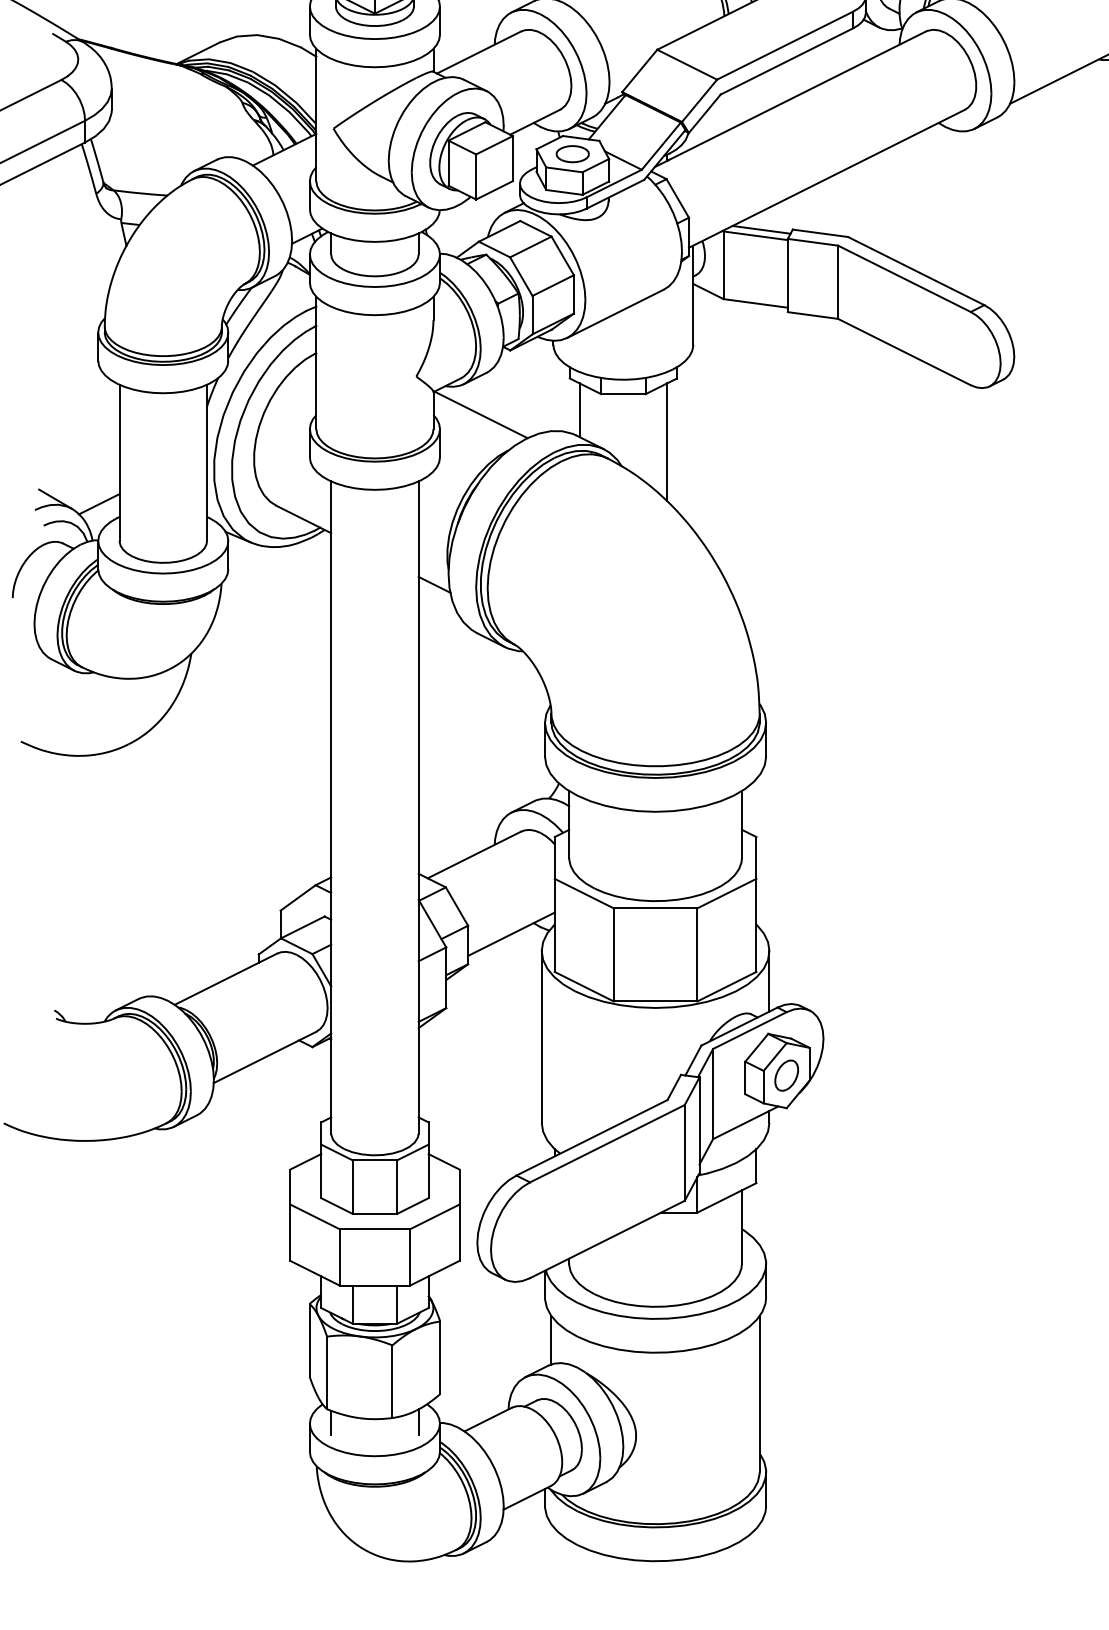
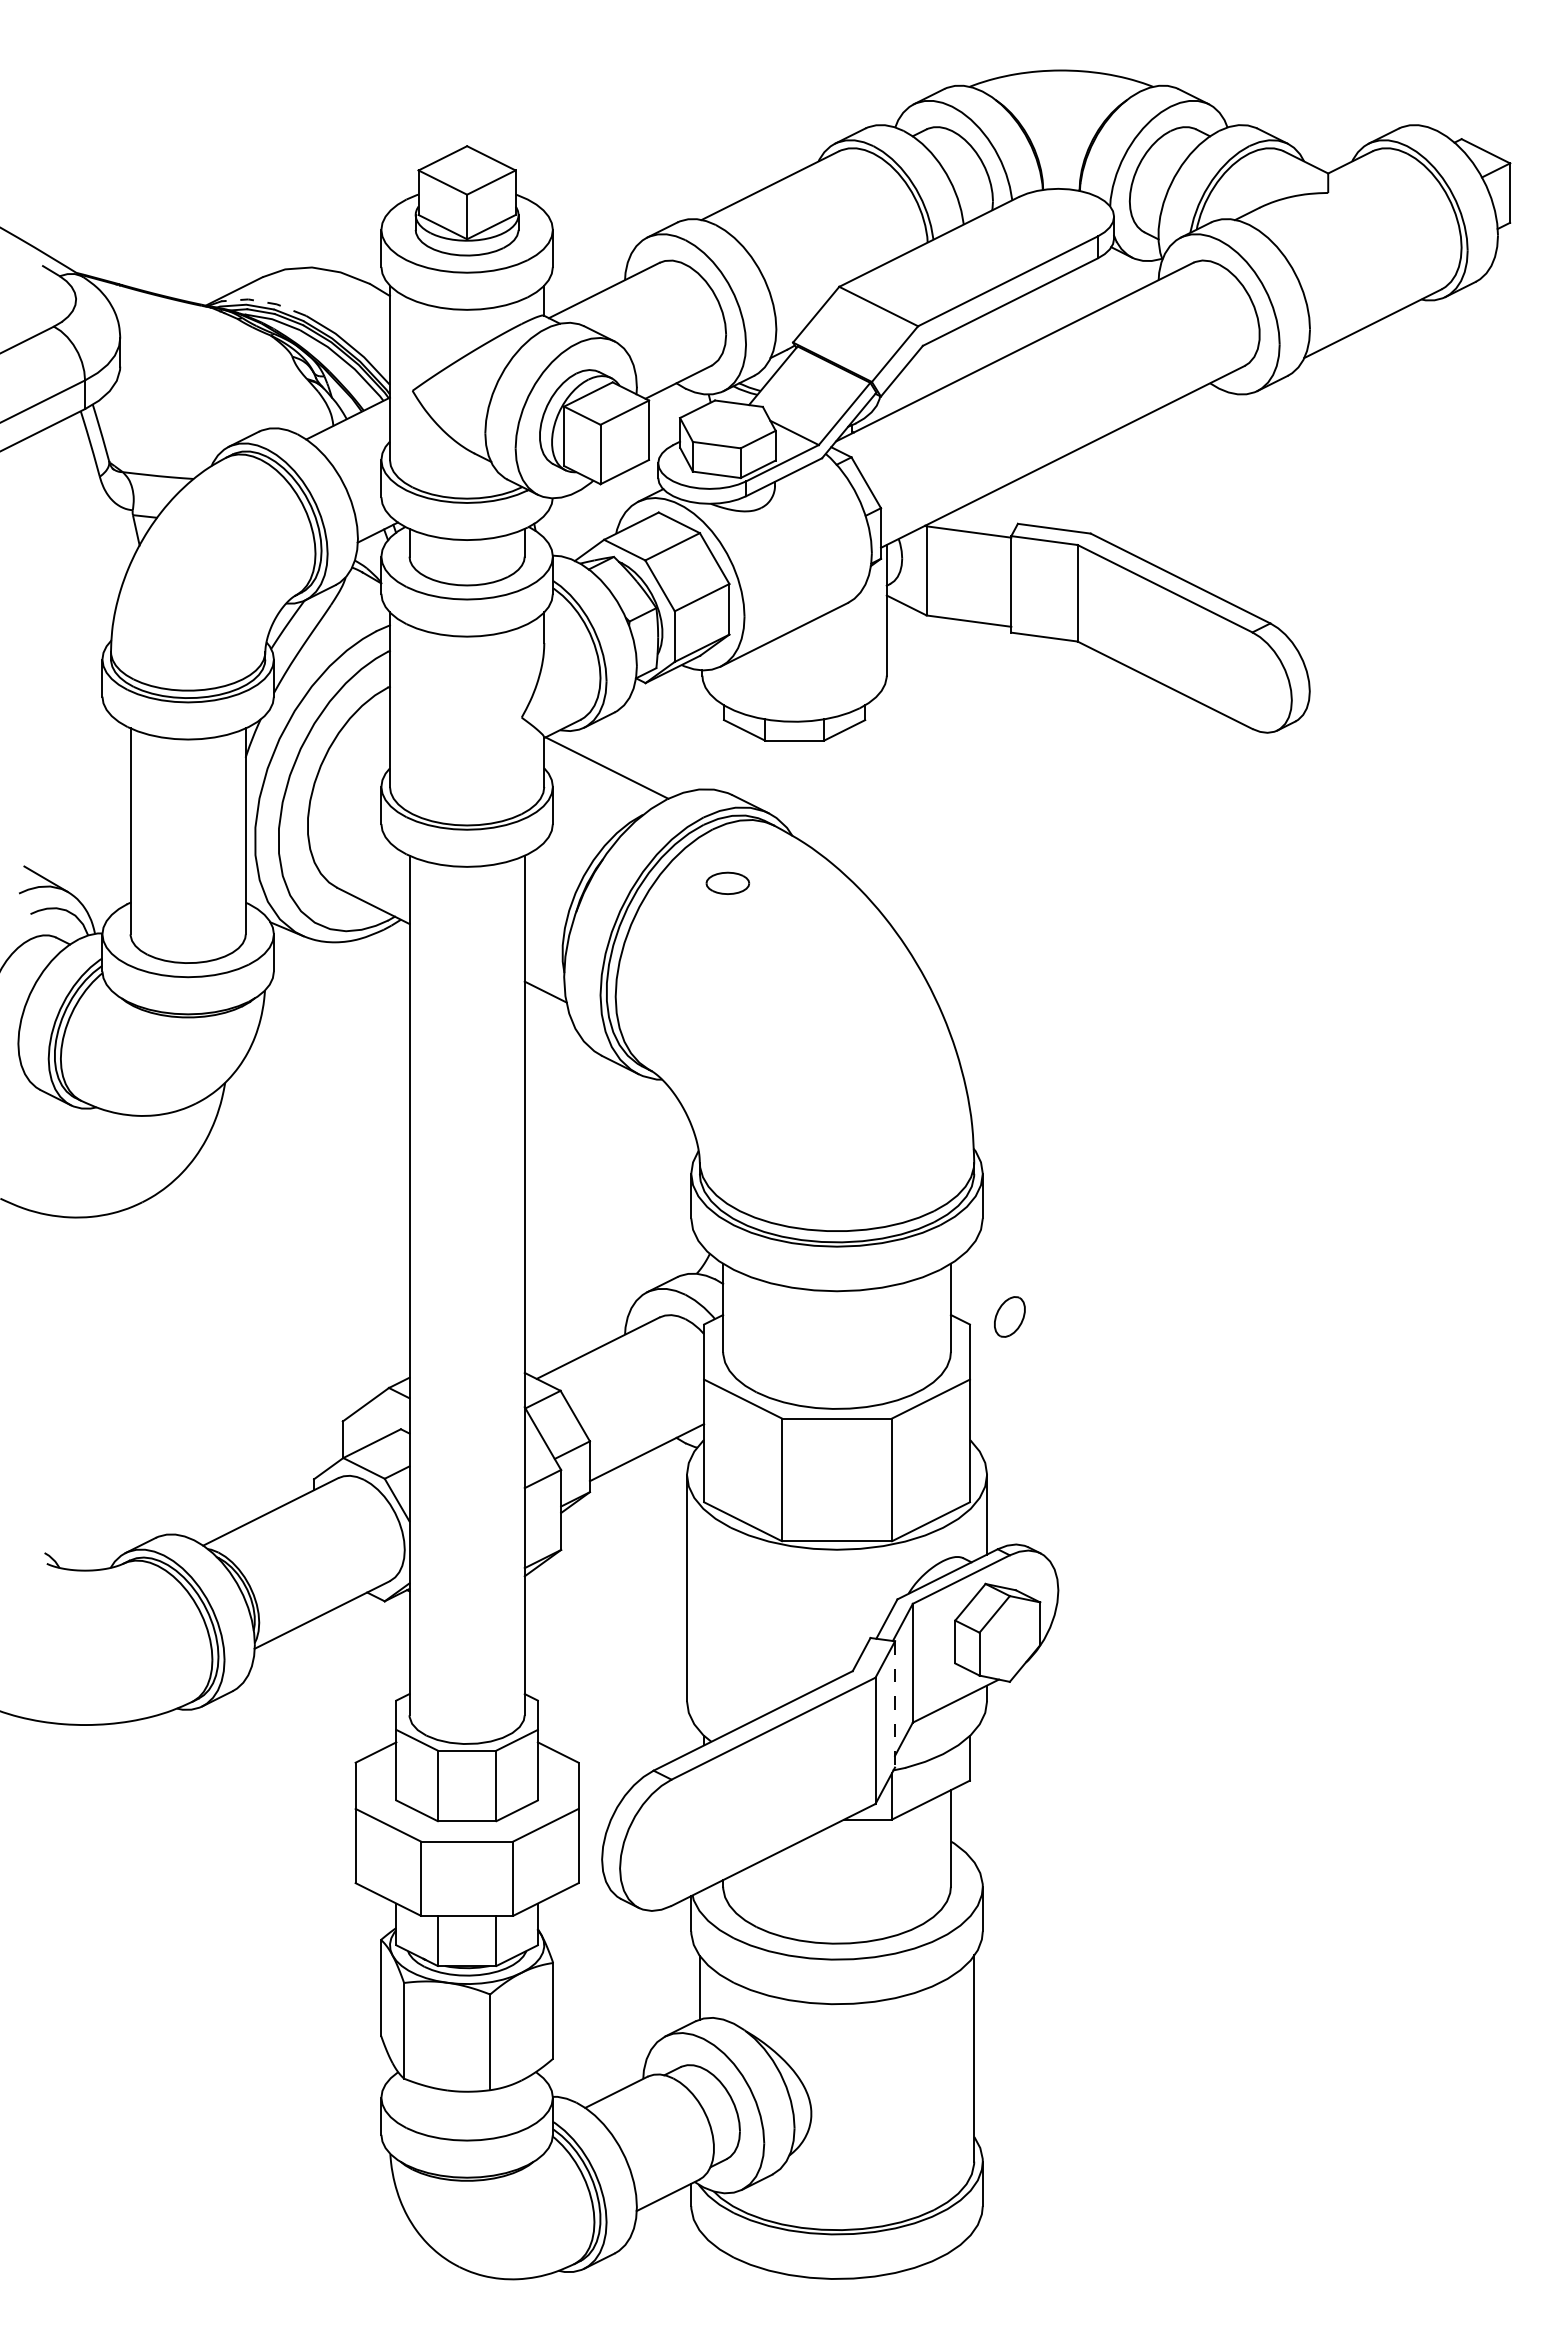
line: (221, 61) -> (265, 302), solid -> dashed
part: (572, 153) -> (727, 882), moved
line: (761, 230) -> (976, 524), removed
line: (579, 409) -> (736, 761), removed
line: (667, 442) -> (852, 804), removed
line: (99, 503) -> (103, 885), removed
part: (786, 1075) -> (1009, 1316), moved
line: (699, 1125) -> (895, 1704), solid -> dashed
line: (331, 1422) -> (409, 2096), removed
line: (418, 1422) -> (524, 2095), removed

